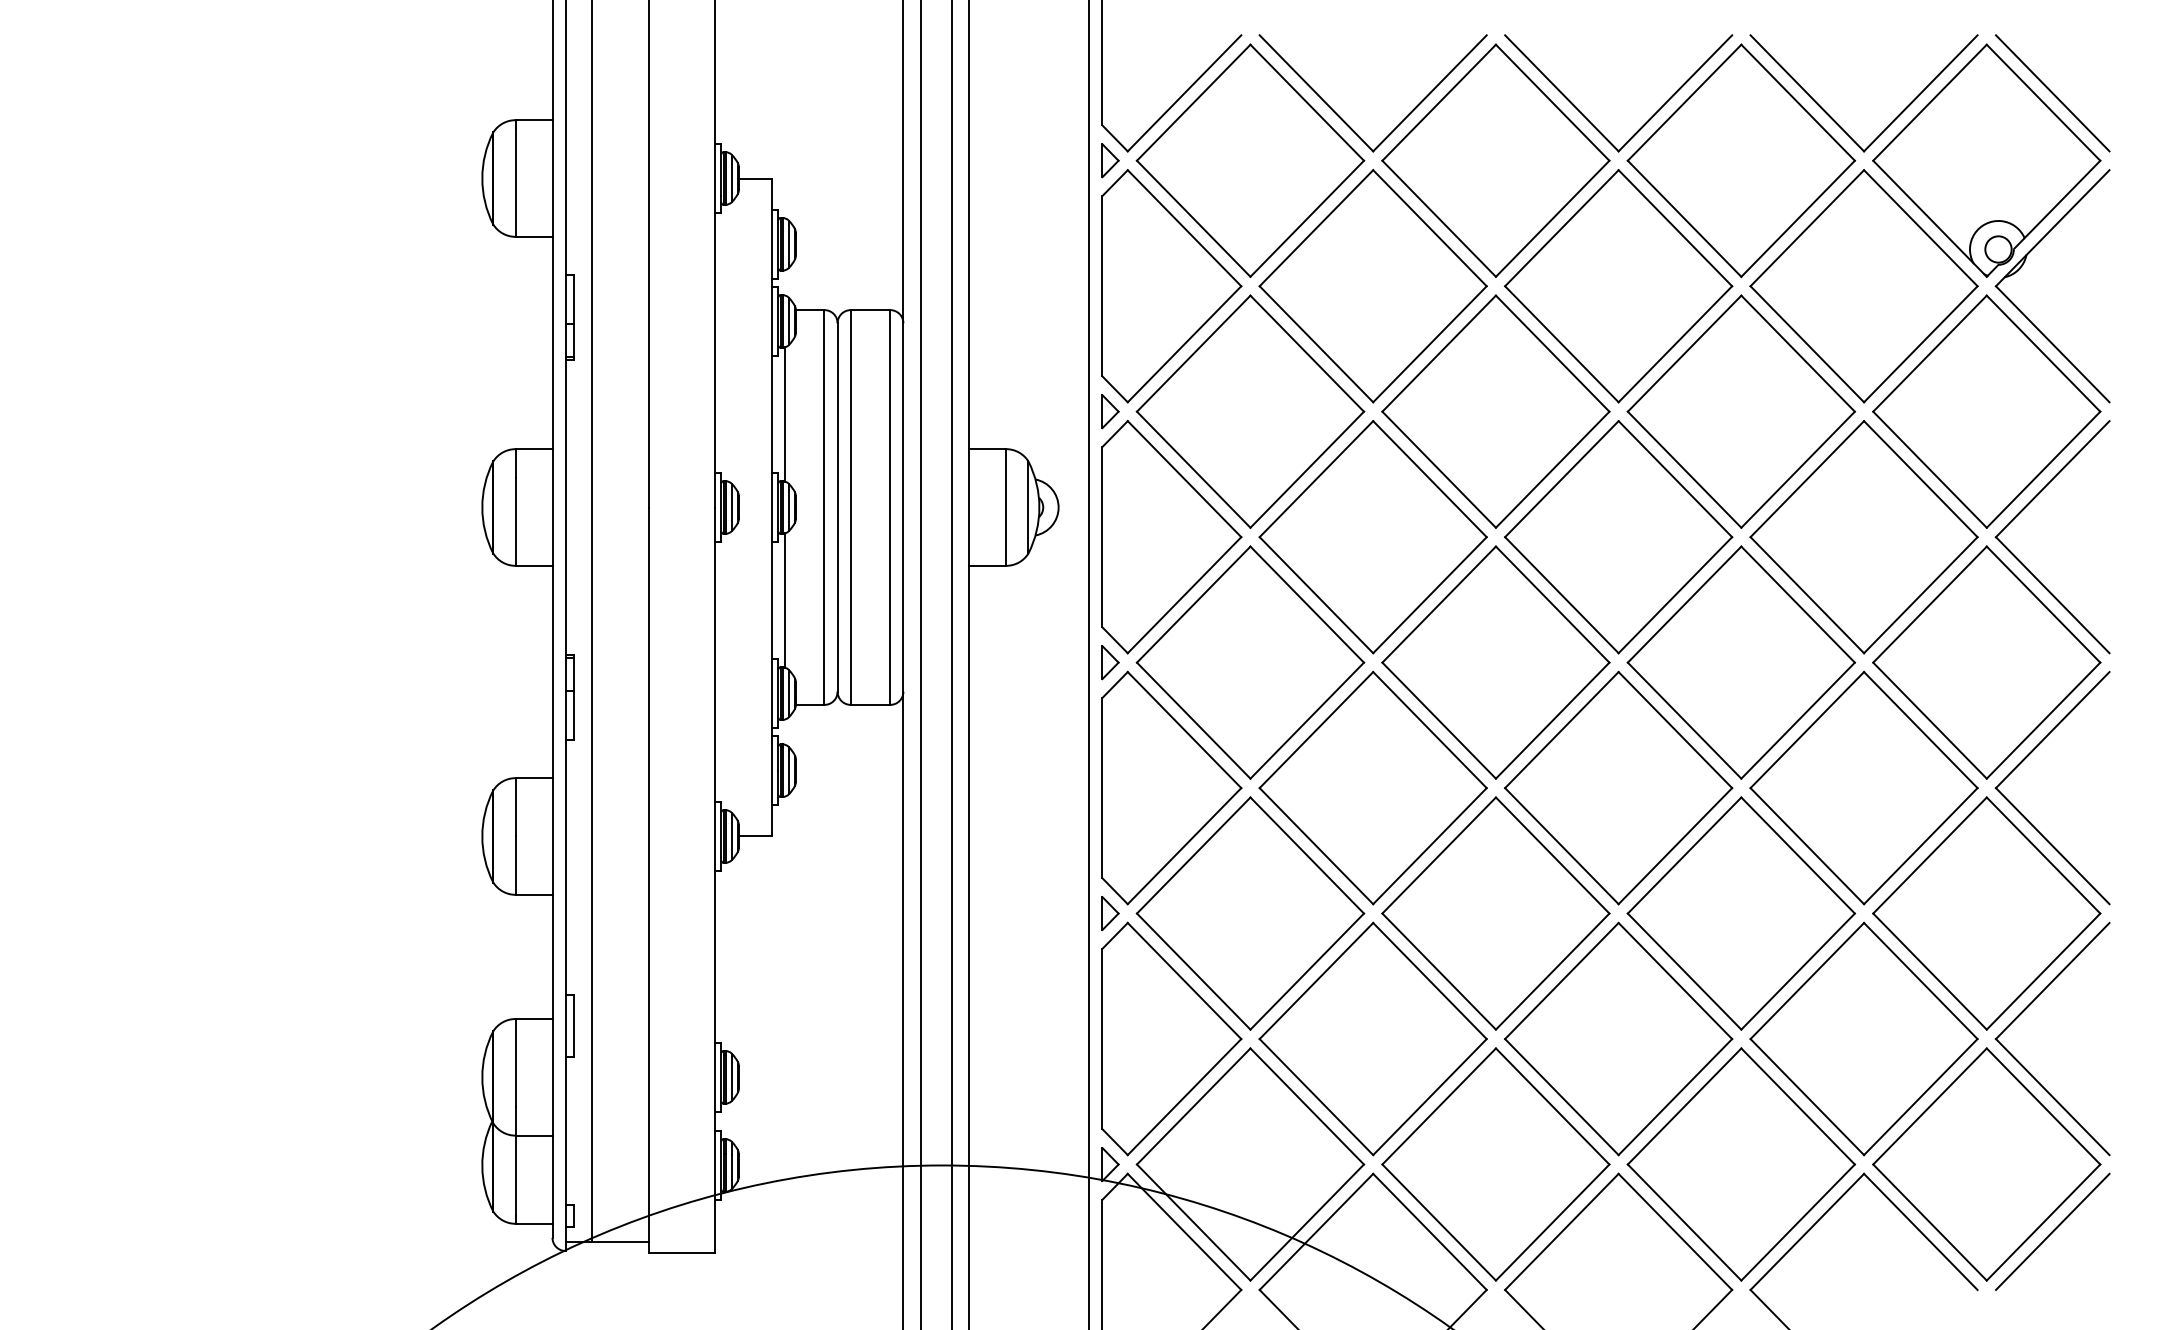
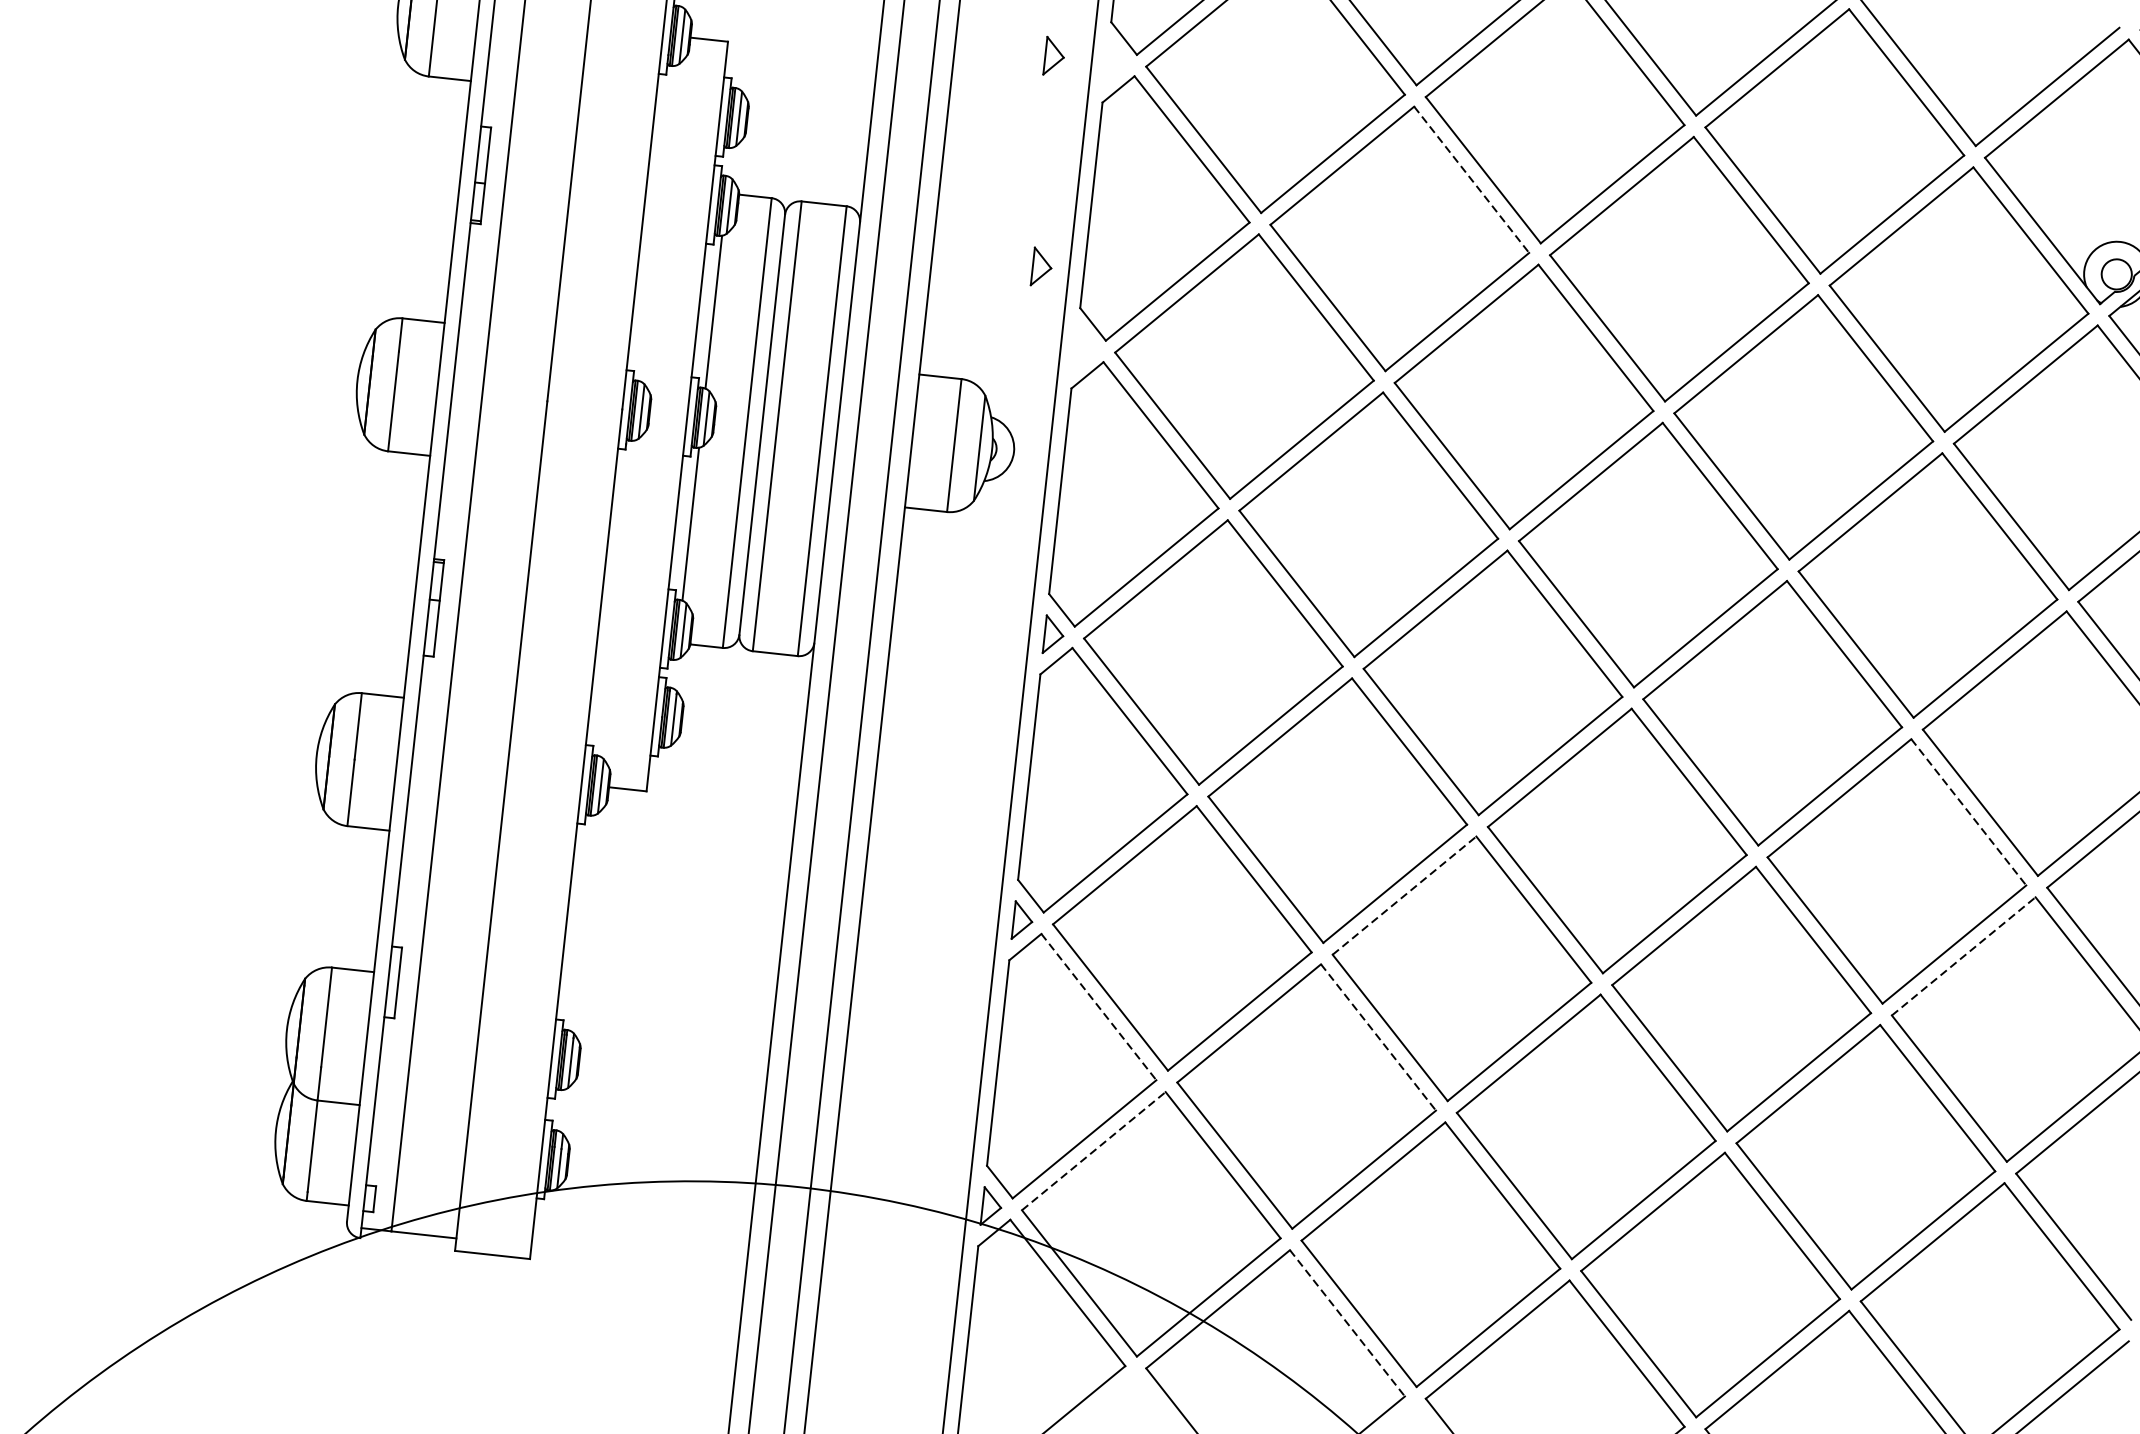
part: (1110, 160) -> (1054, 56), moved
line: (1430, 228) -> (1472, 180), solid -> dashed
part: (1110, 411) -> (1042, 267), moved
line: (1921, 730) -> (1969, 812), solid -> dashed
line: (1439, 855) -> (1404, 895), solid -> dashed
line: (1930, 855) -> (1964, 956), solid -> dashed
line: (1184, 981) -> (1098, 1007), solid -> dashed
line: (1430, 981) -> (1379, 1038), solid -> dashed
line: (1194, 1106) -> (1094, 1151), solid -> dashed
line: (1430, 1232) -> (1347, 1324), solid -> dashed

